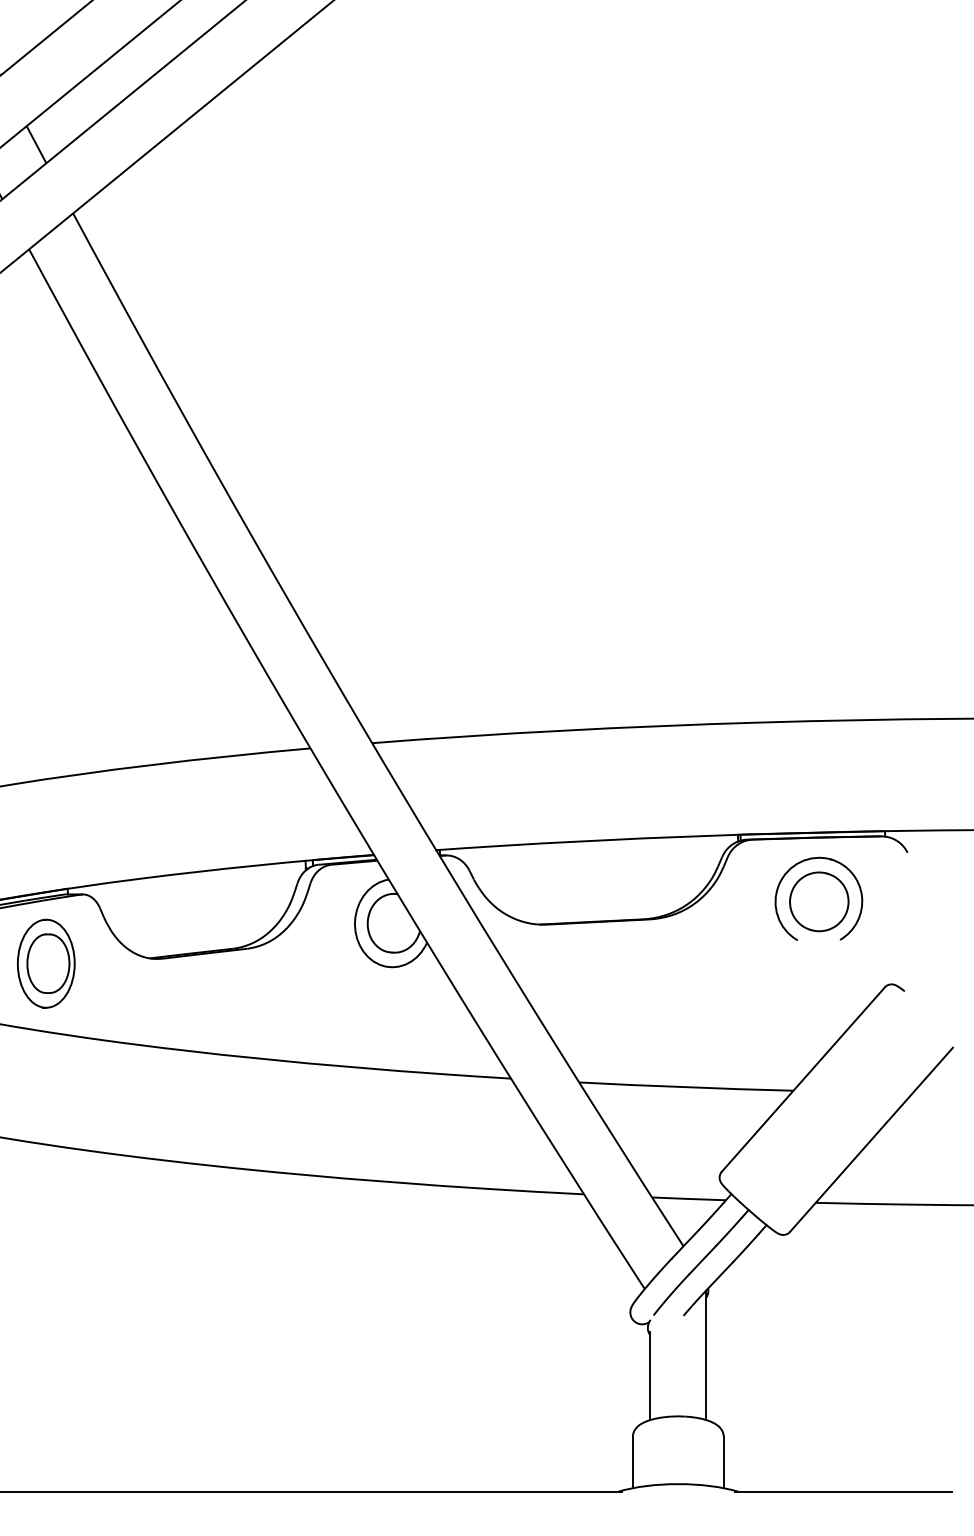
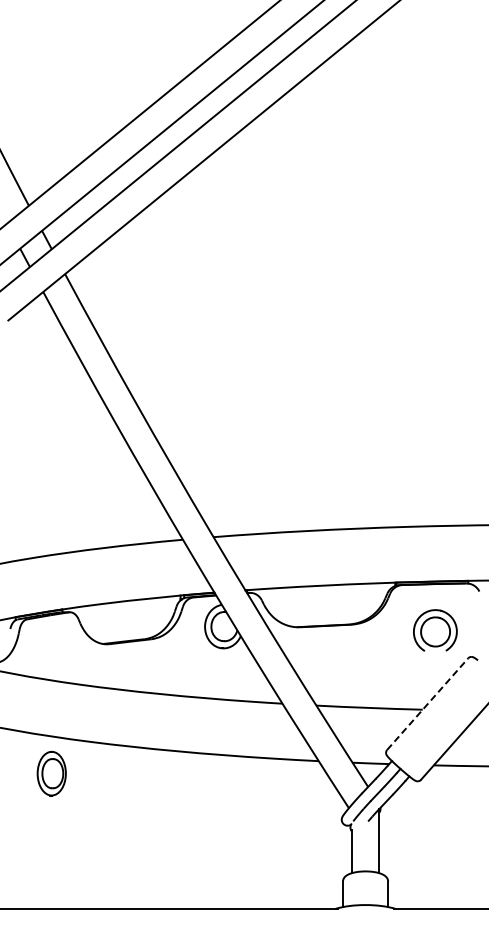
part: (819, 898) -> (435, 630), moved
part: (45, 963) -> (51, 773), moved
line: (805, 1078) -> (428, 703), solid -> dashed

